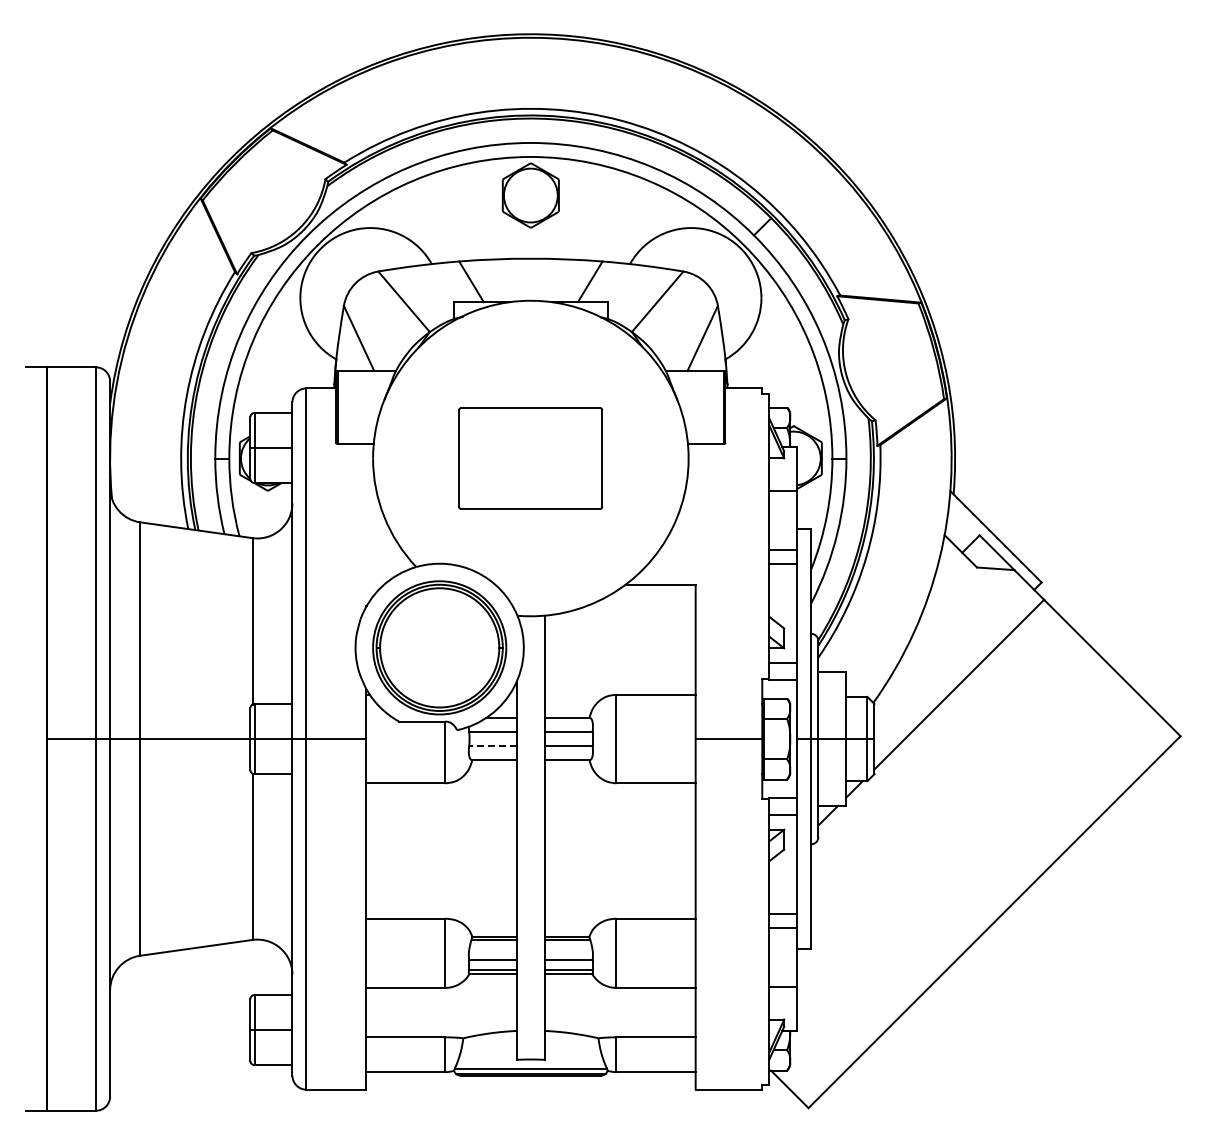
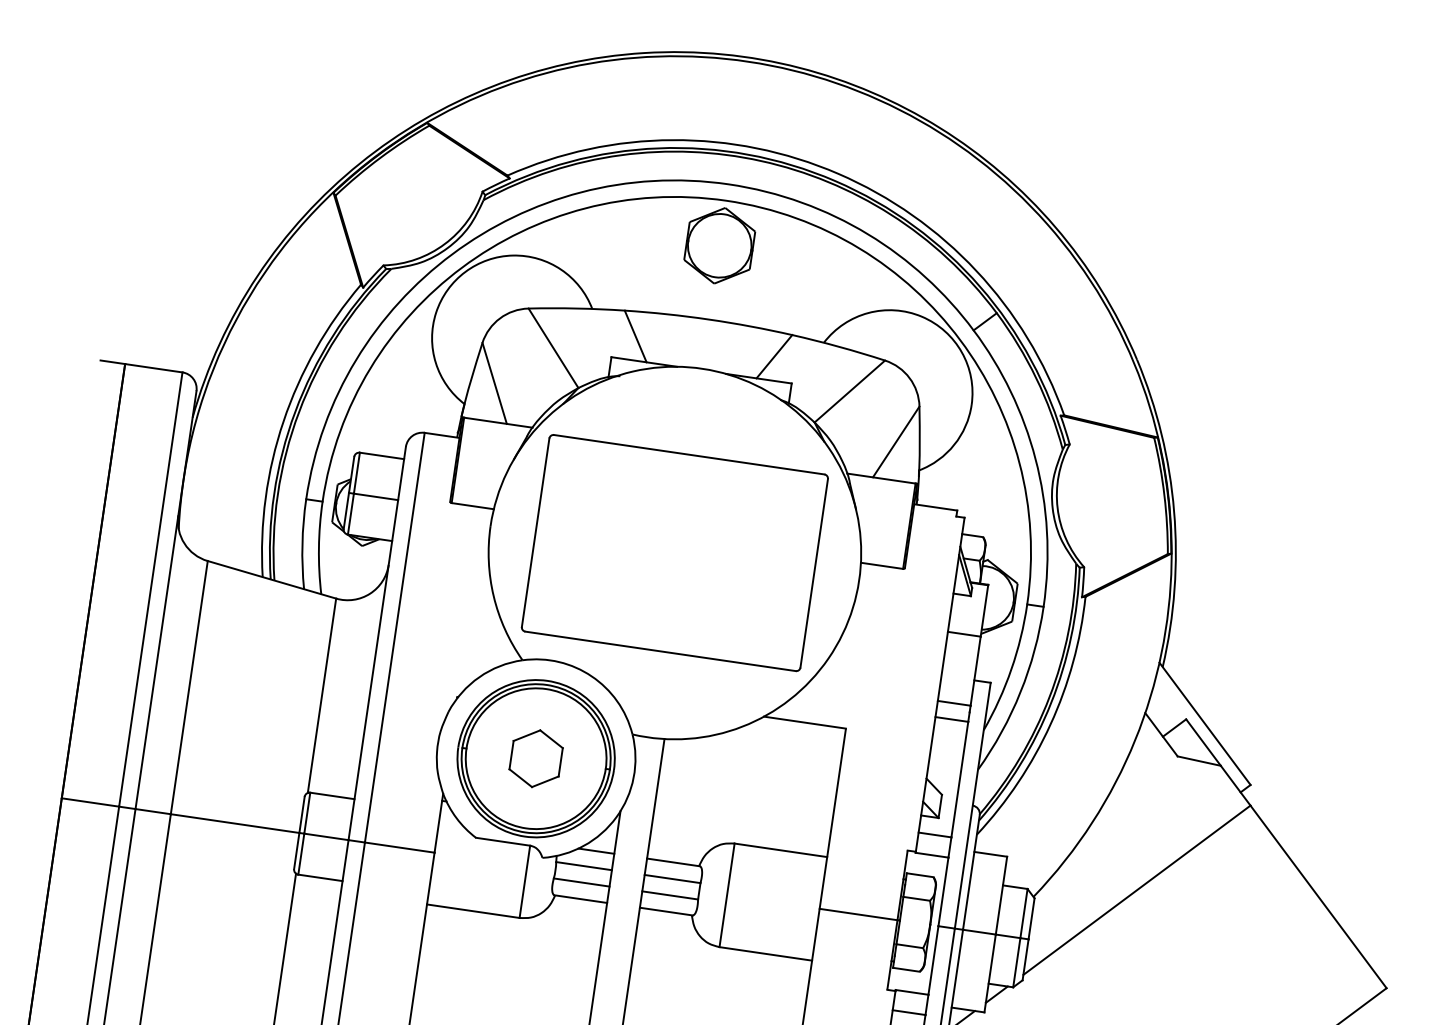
part: (530, 458) -> (674, 552), size x1.67
part: (439, 647) -> (535, 758), added
line: (493, 746) -> (582, 883), dashed -> solid

